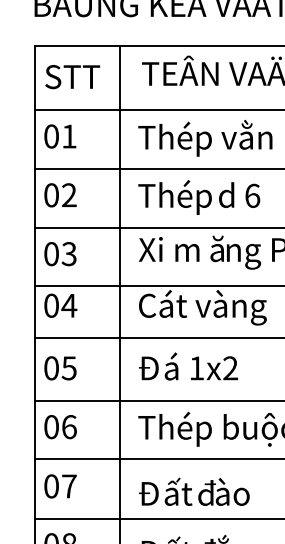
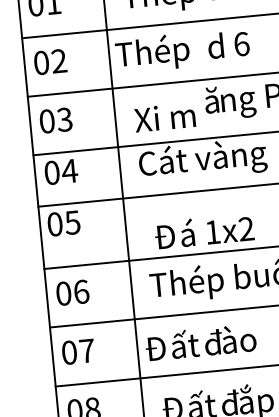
text: (174, 197) -> (152, 53), moved
text: (169, 249) -> (165, 117), moved
text: (188, 366) -> (204, 231), moved
text: (60, 368) -> (63, 223), moved
text: (194, 491) -> (200, 342), moved

